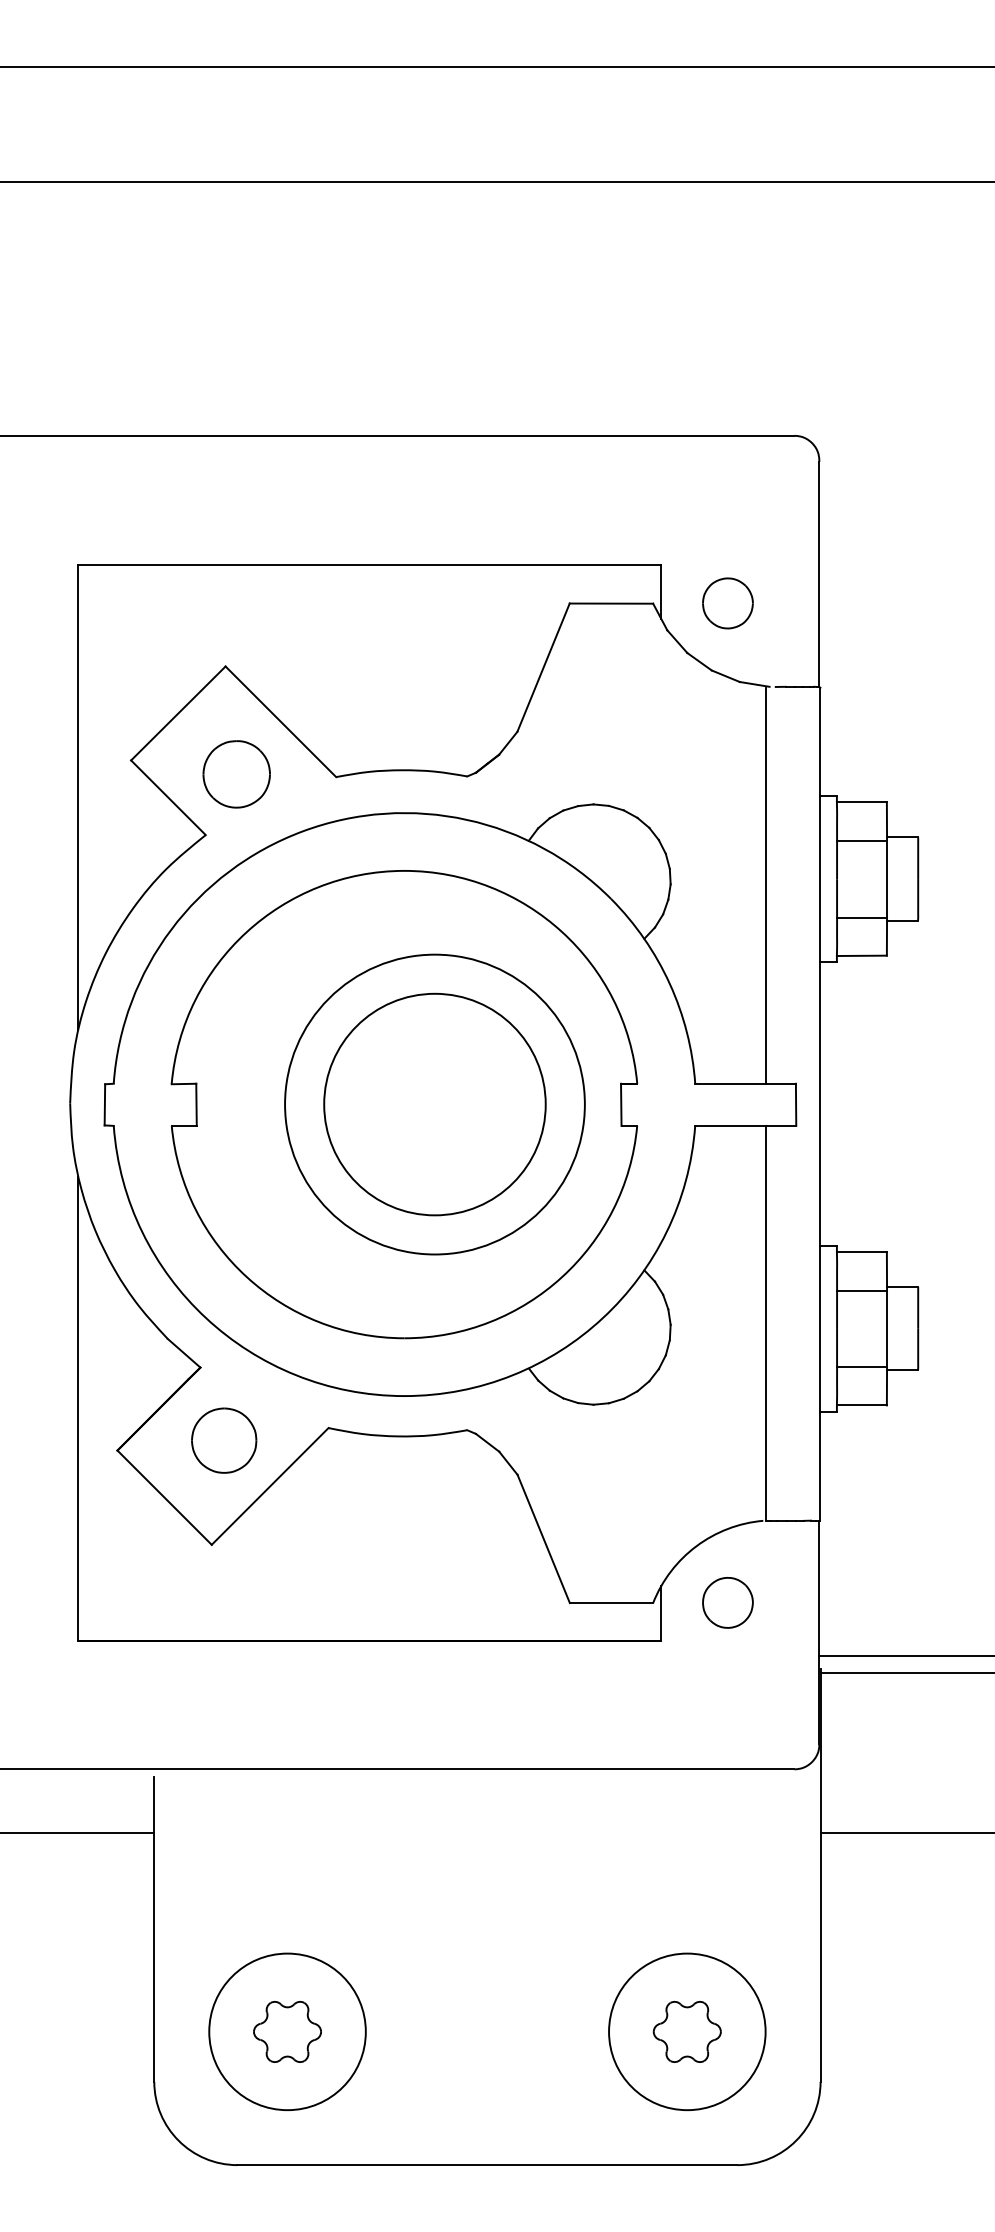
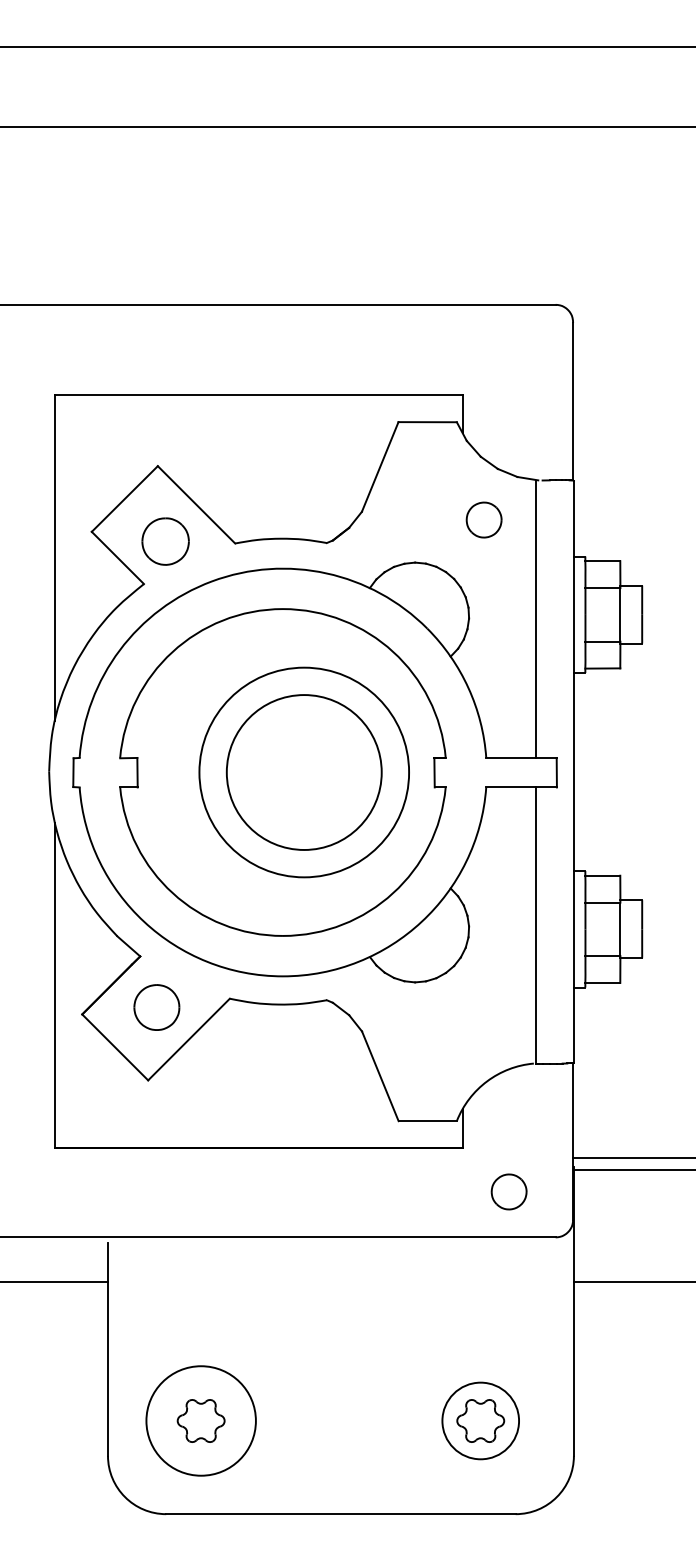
part: (727, 602) -> (483, 519), moved
part: (727, 1602) -> (508, 1191), moved
circle: (686, 2031) -> (480, 1420), size x0.7

